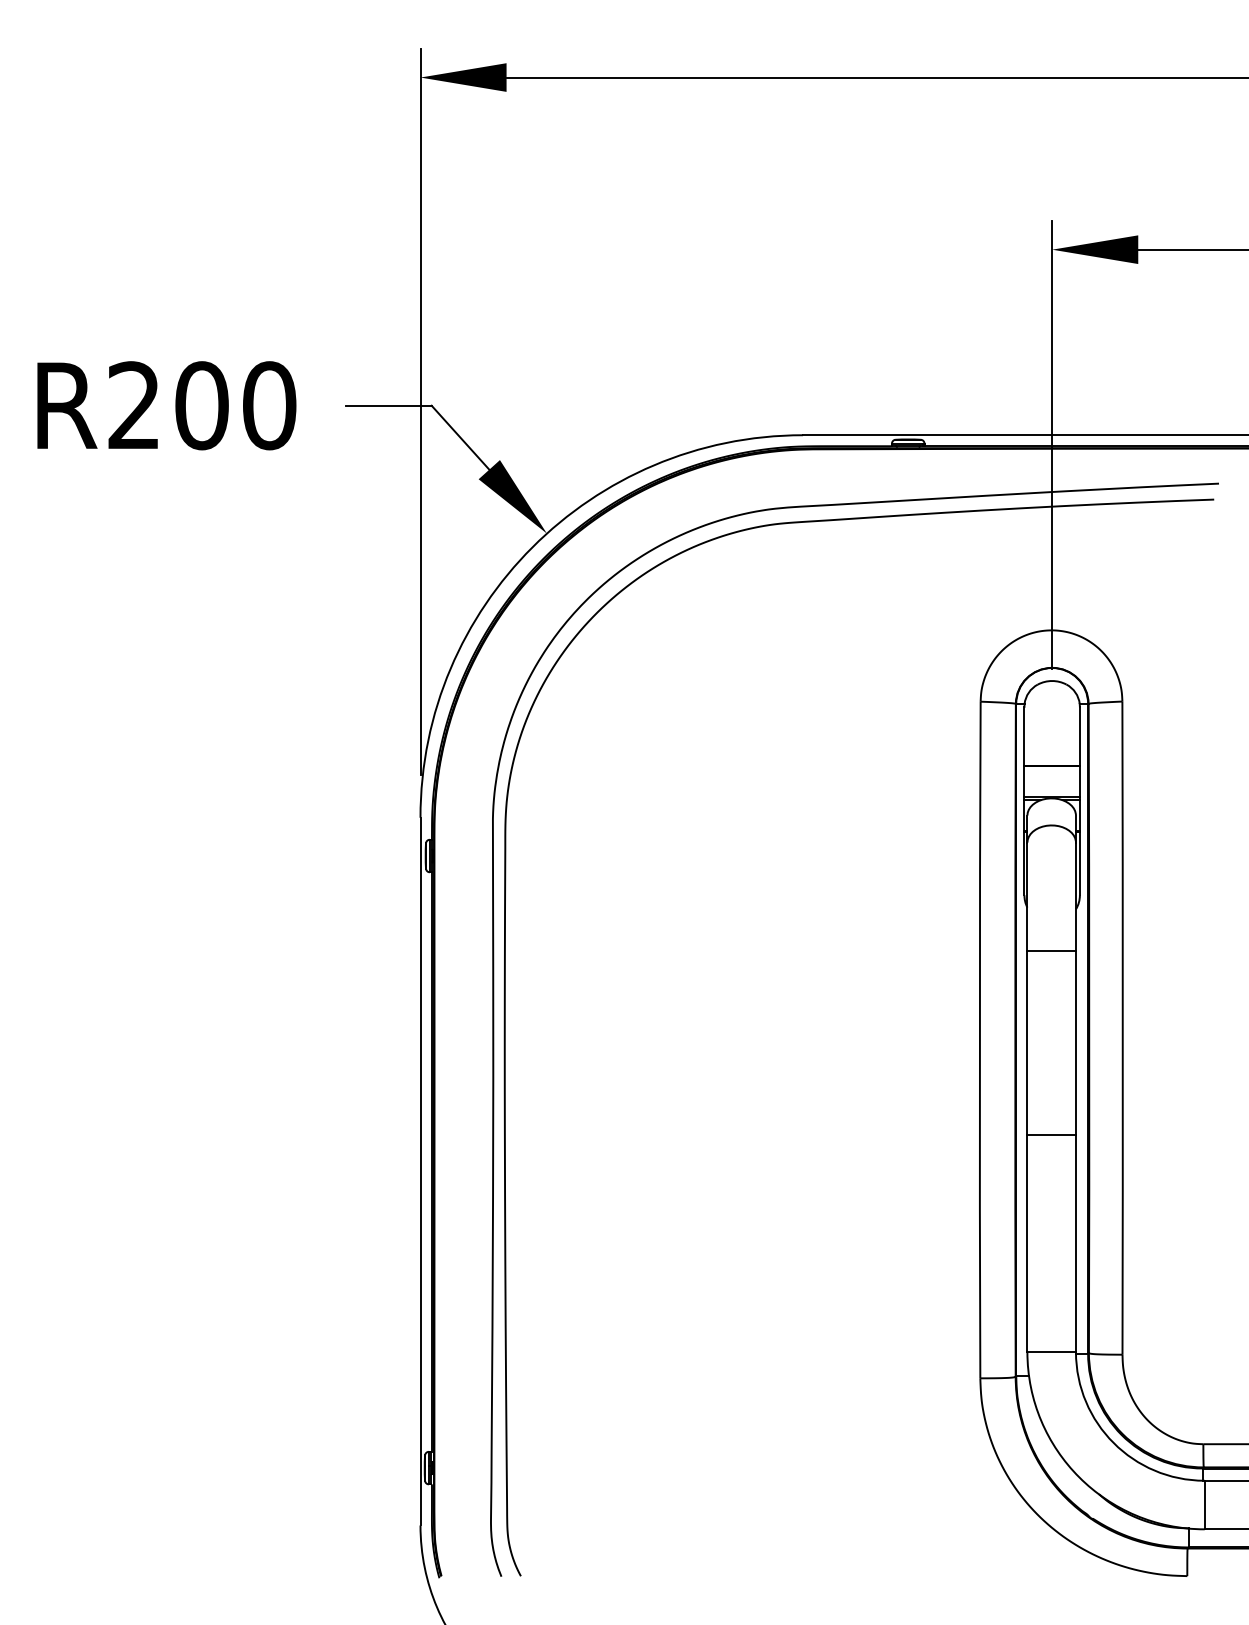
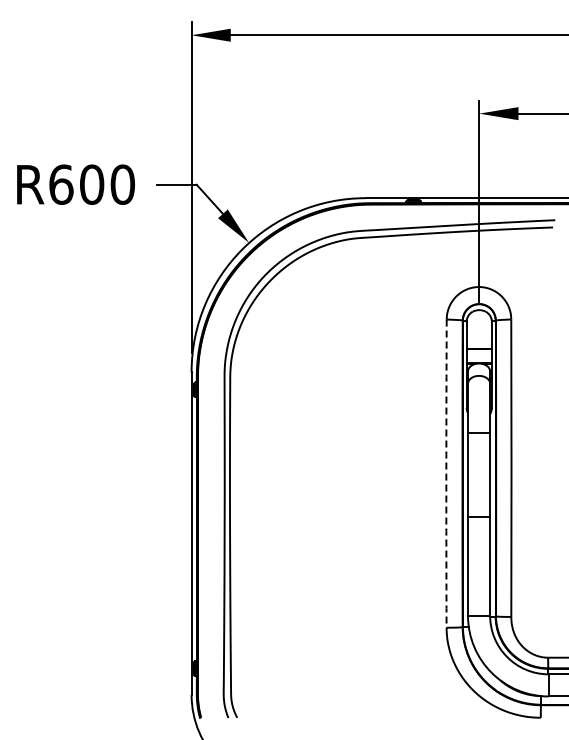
text: (134, 405) -> (61, 184), R200 -> R600
arc: (980, 1039) -> (446, 473), solid -> dashed

